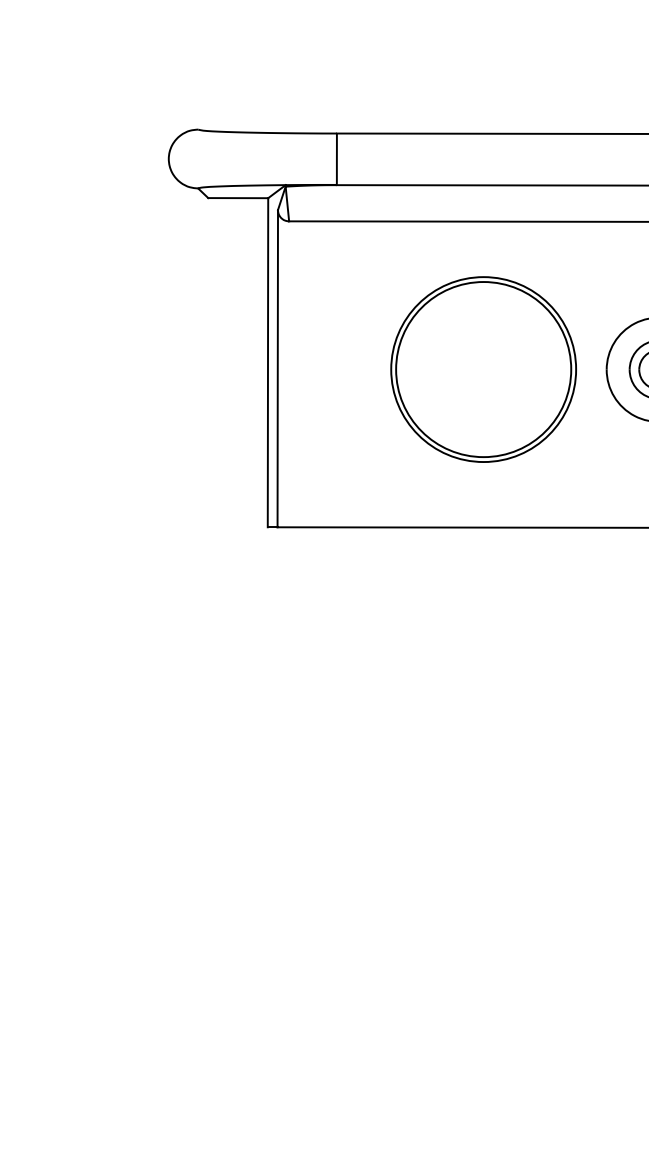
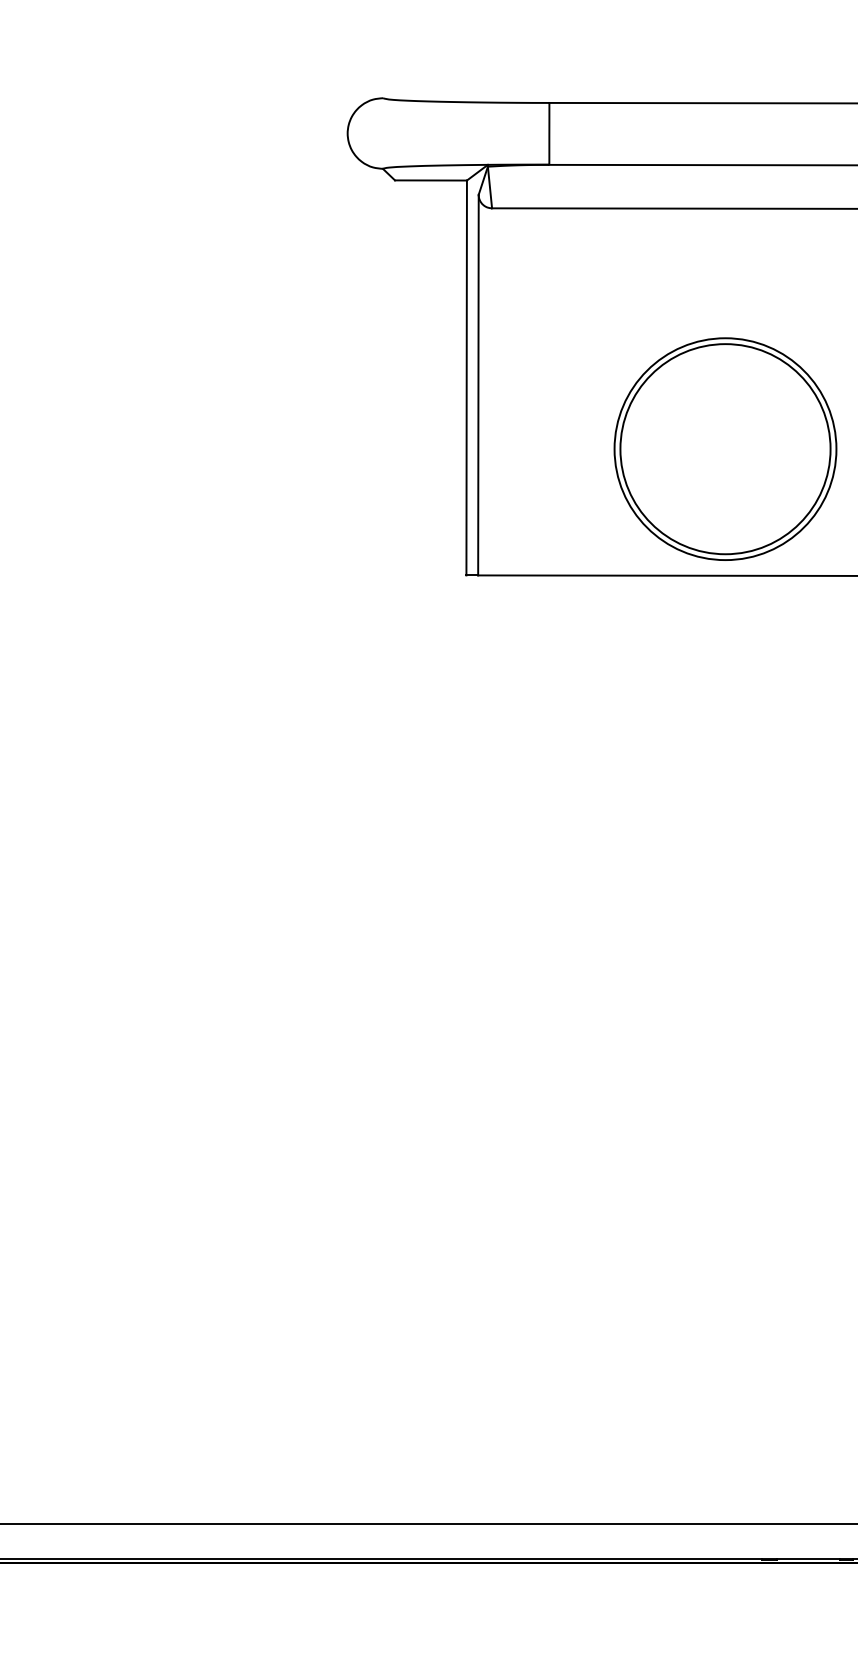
part: (483, 369) -> (725, 448), moved

